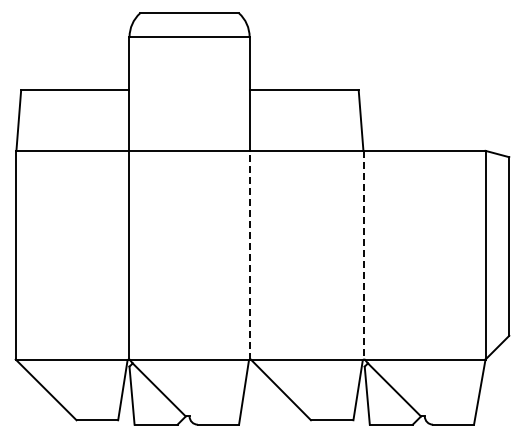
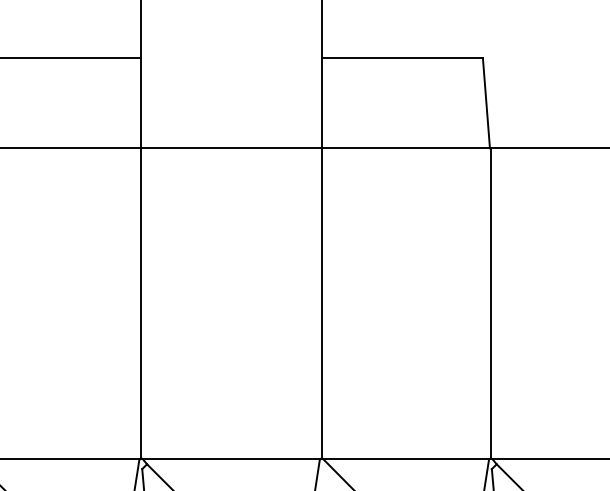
line: (250, 254) -> (322, 302), dashed -> solid
line: (364, 255) -> (491, 303), dashed -> solid

